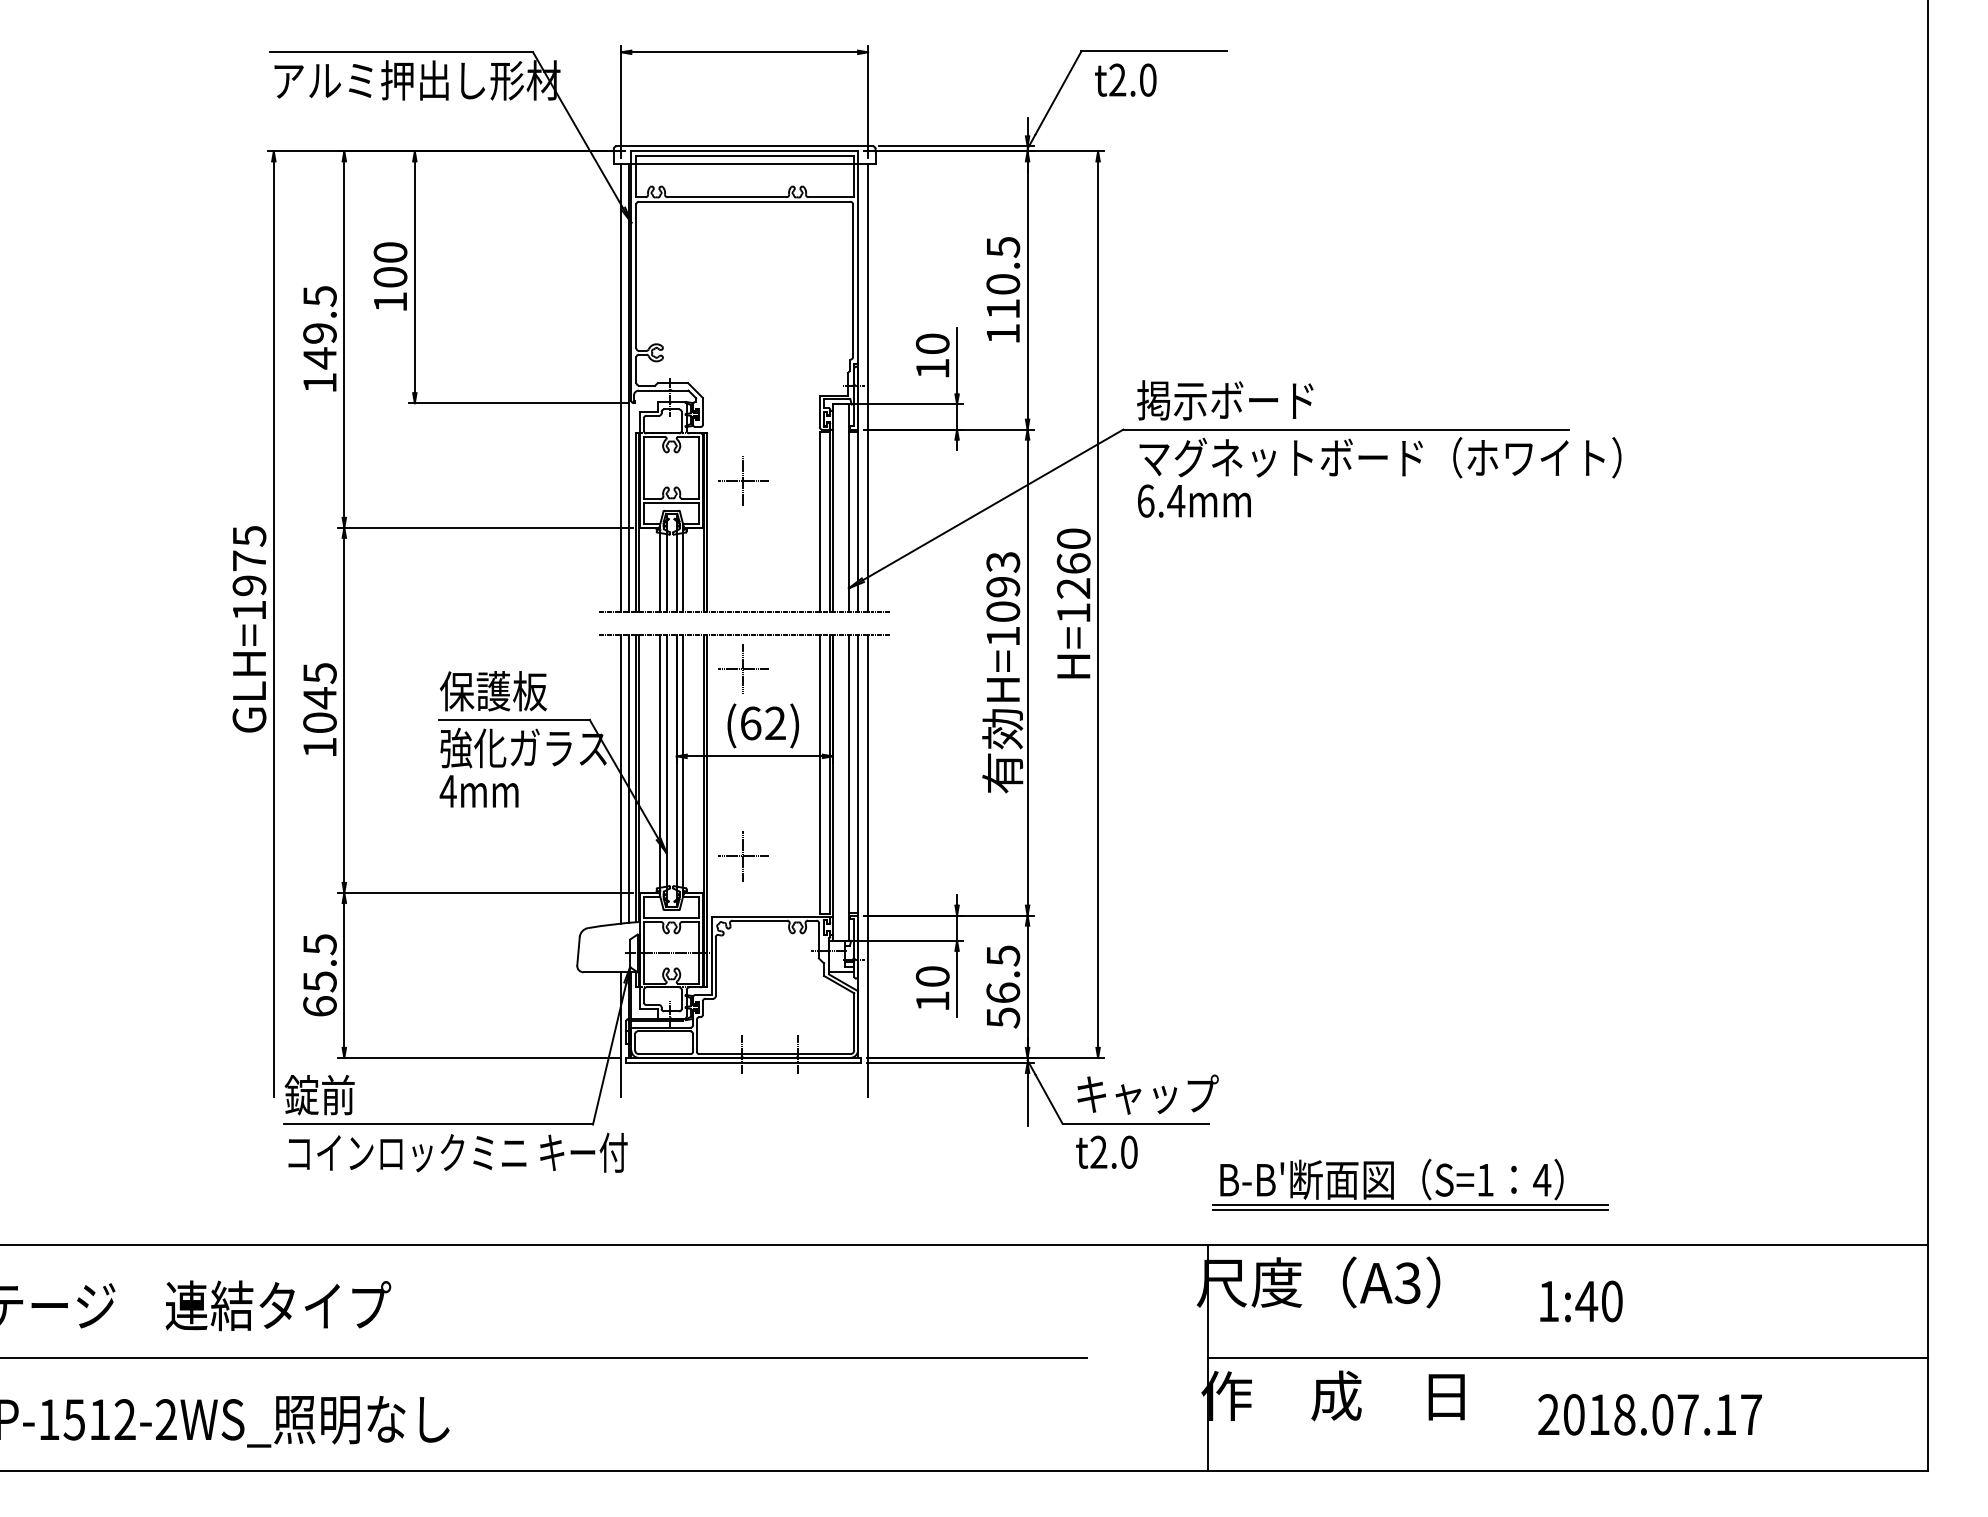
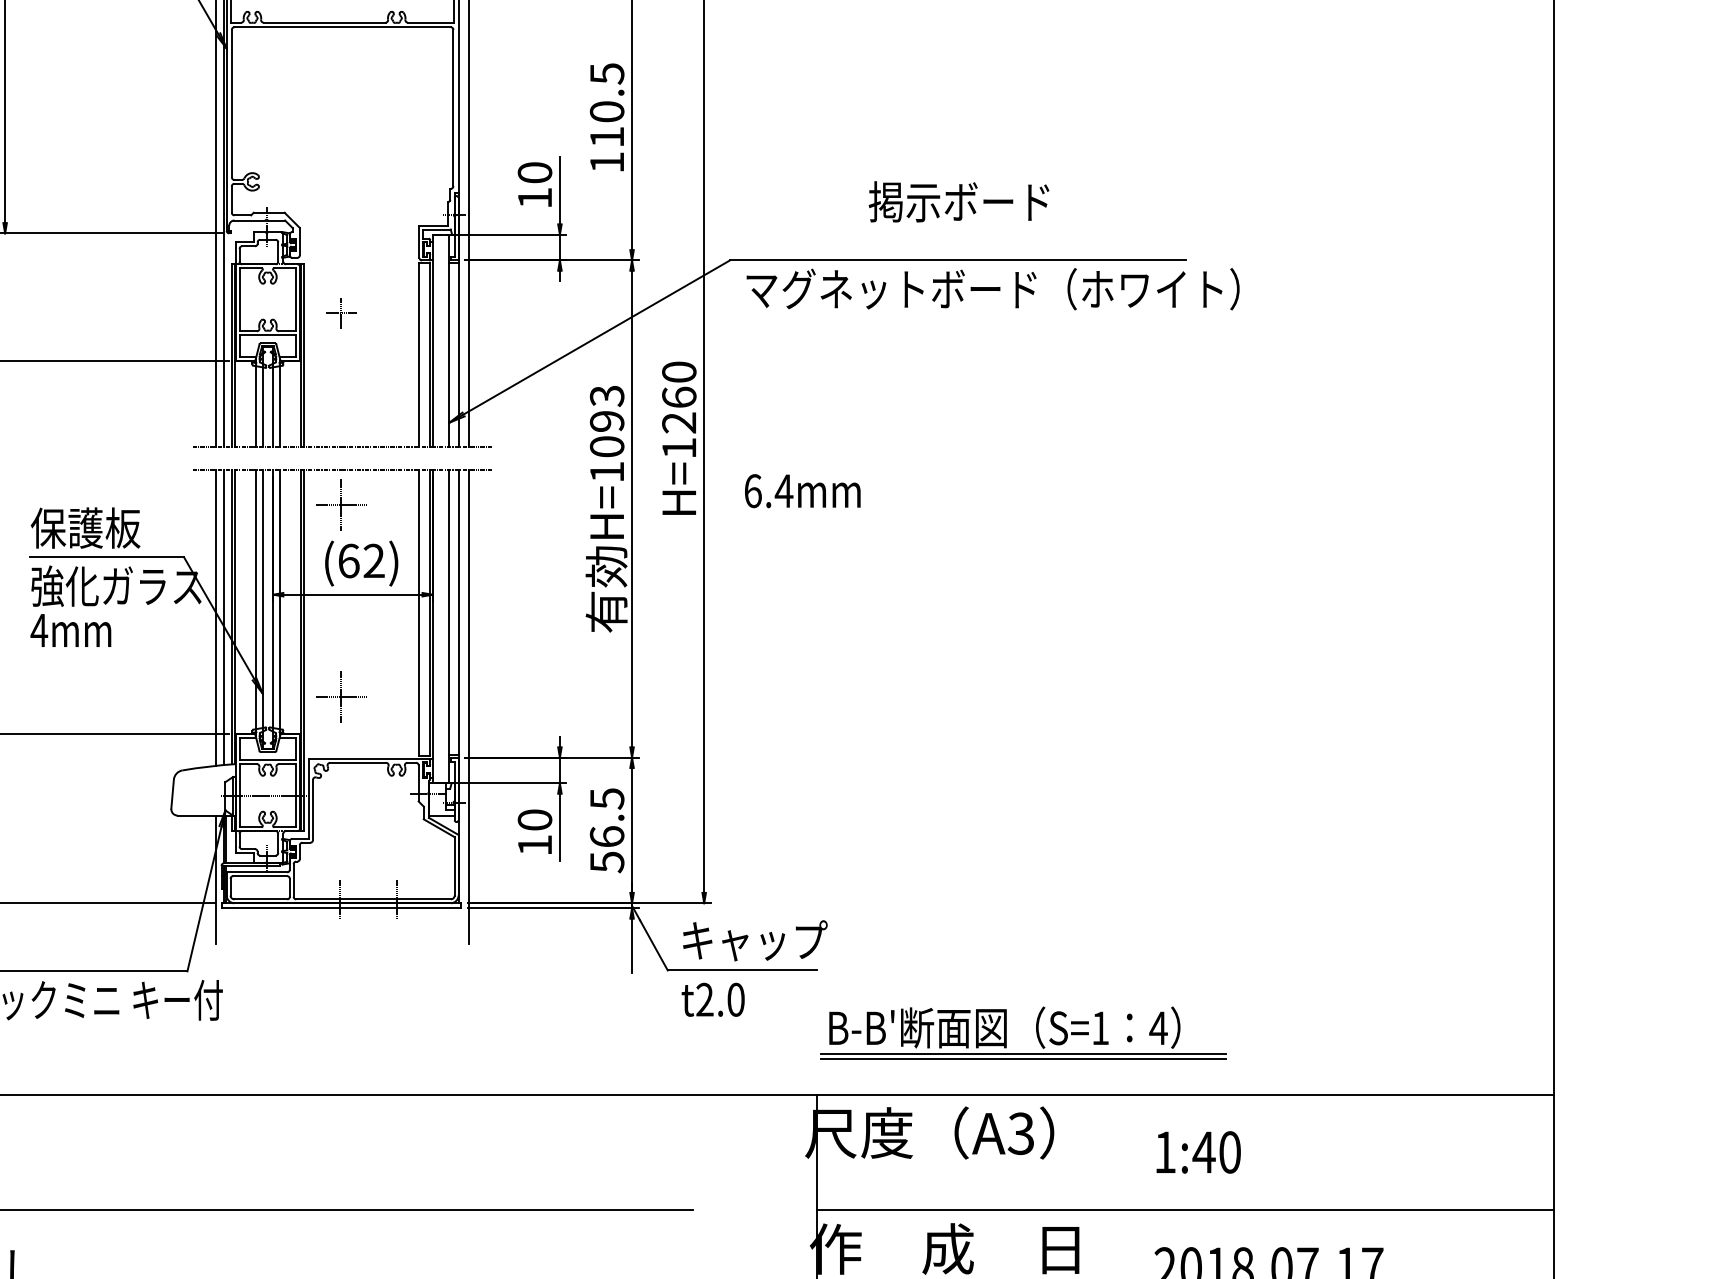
text: (1225, 400) -> (959, 201), moved
part: (743, 480) -> (341, 312), size x0.6
text: (1194, 500) -> (802, 490), moved

